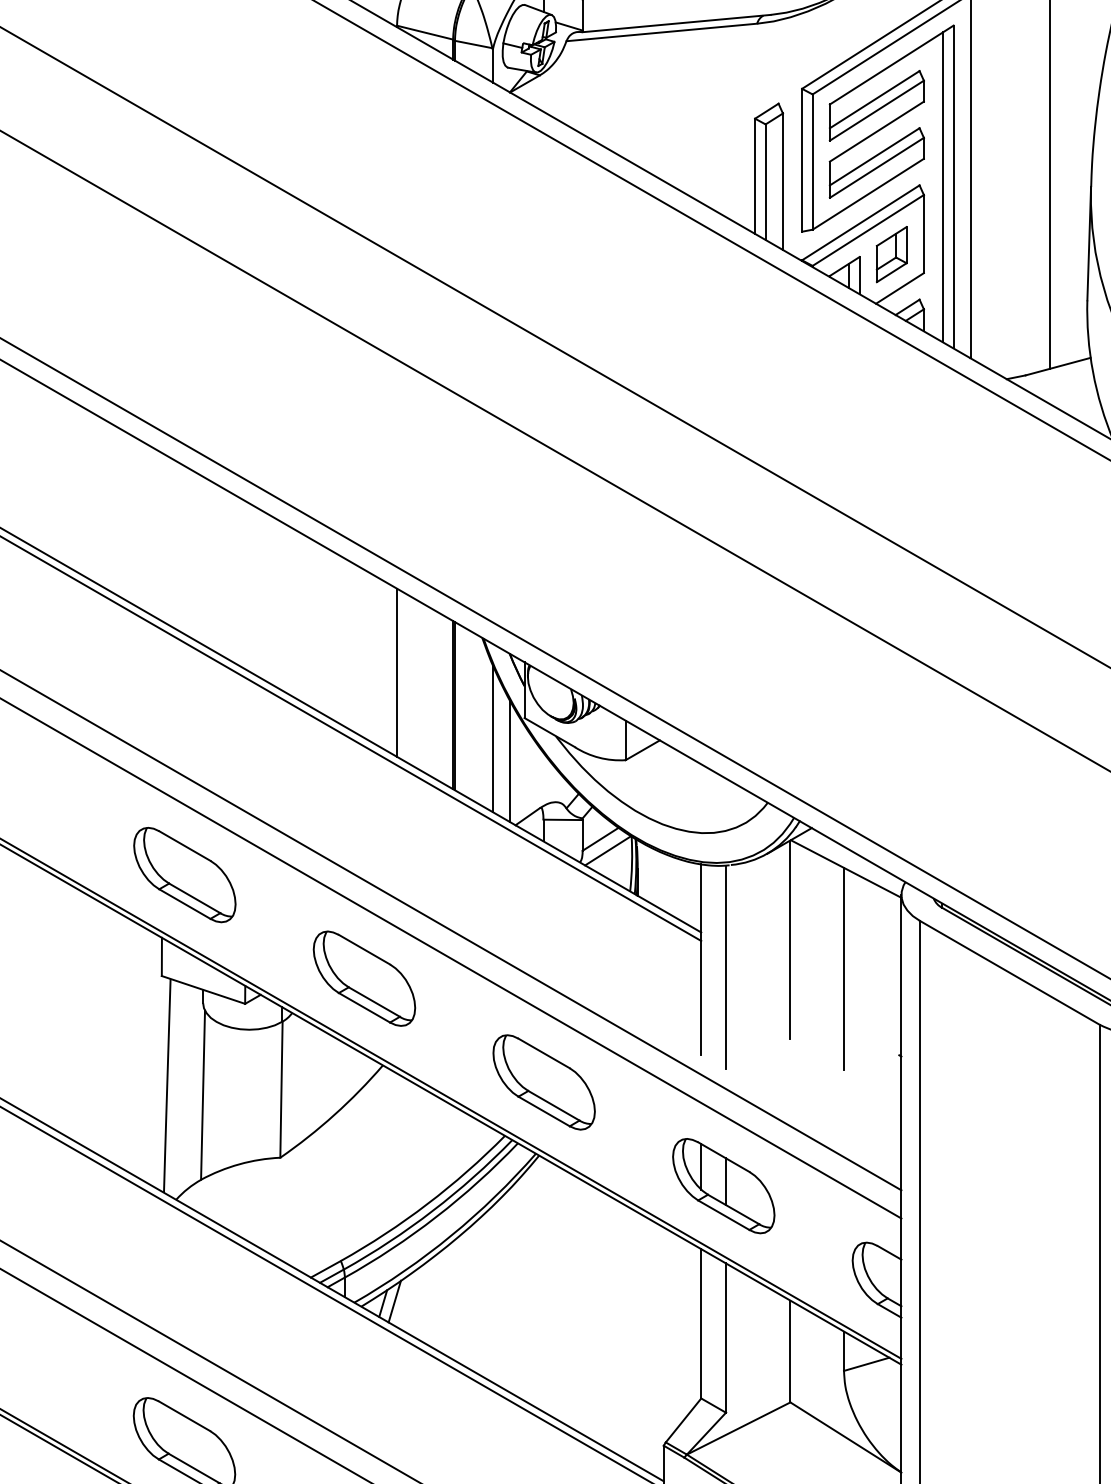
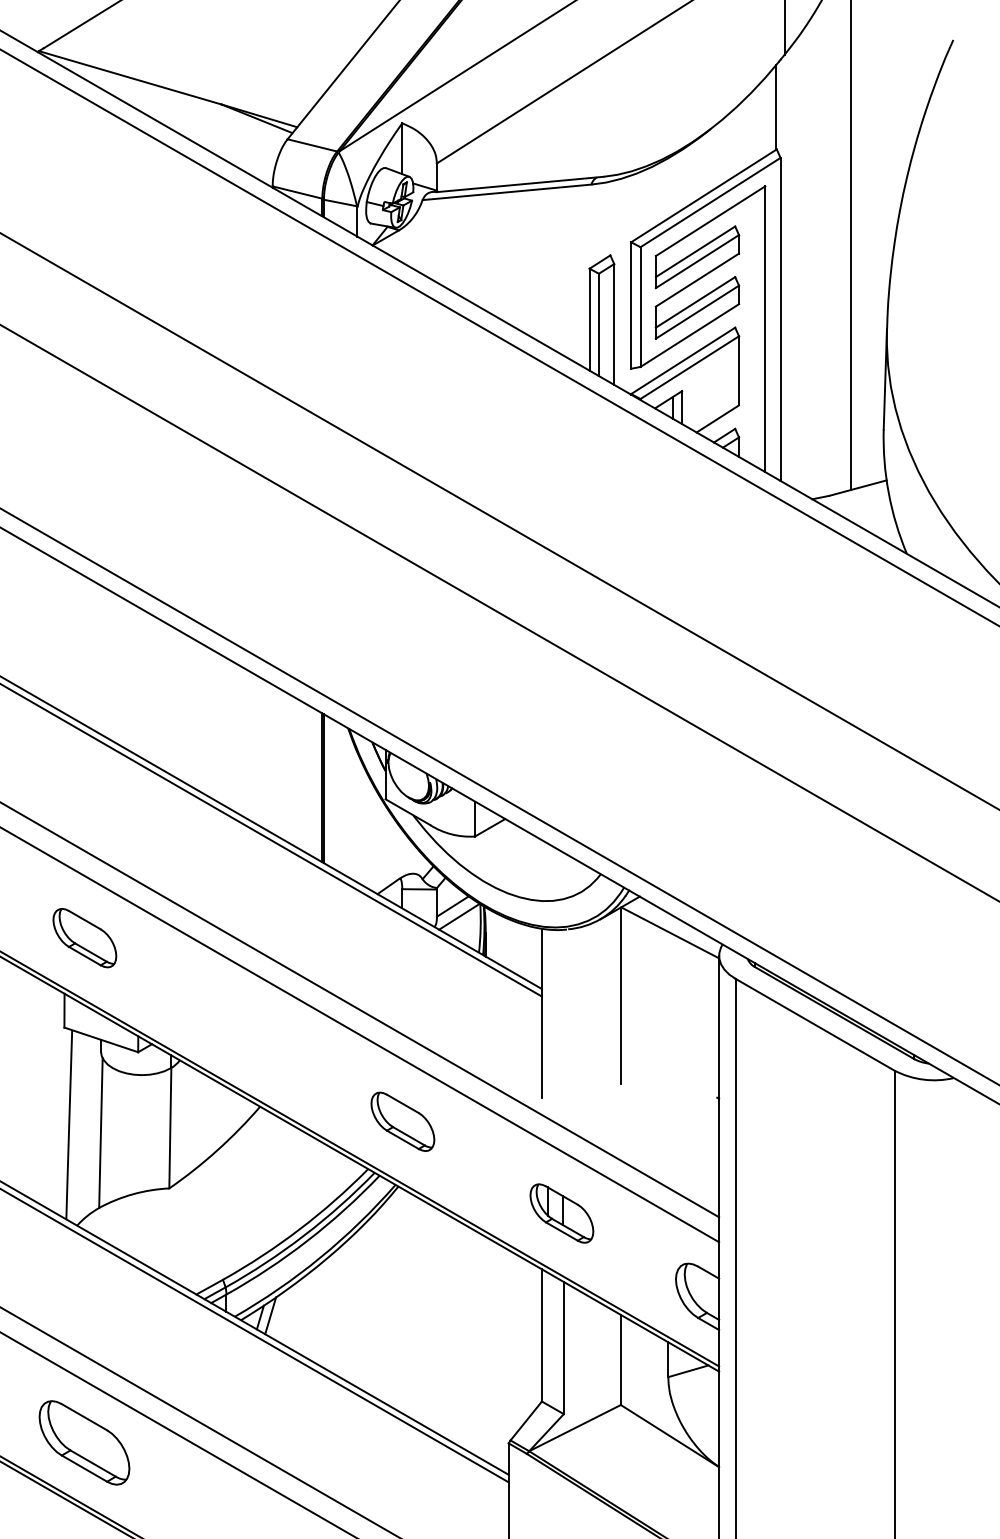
line: (943, 187) -> (756, 329), removed
part: (891, 254) -> (710, 388), removed
line: (396, 672) -> (272, 758), removed
line: (492, 738) -> (357, 817), removed
line: (509, 761) -> (372, 837), removed
part: (184, 874) -> (84, 937), size x0.7
line: (725, 966) -> (563, 1019), removed
line: (844, 968) -> (668, 1020), removed
part: (364, 978) -> (243, 1029), removed
part: (543, 1082) -> (402, 1121), size x0.7
part: (723, 1186) -> (561, 1213), size x0.7

